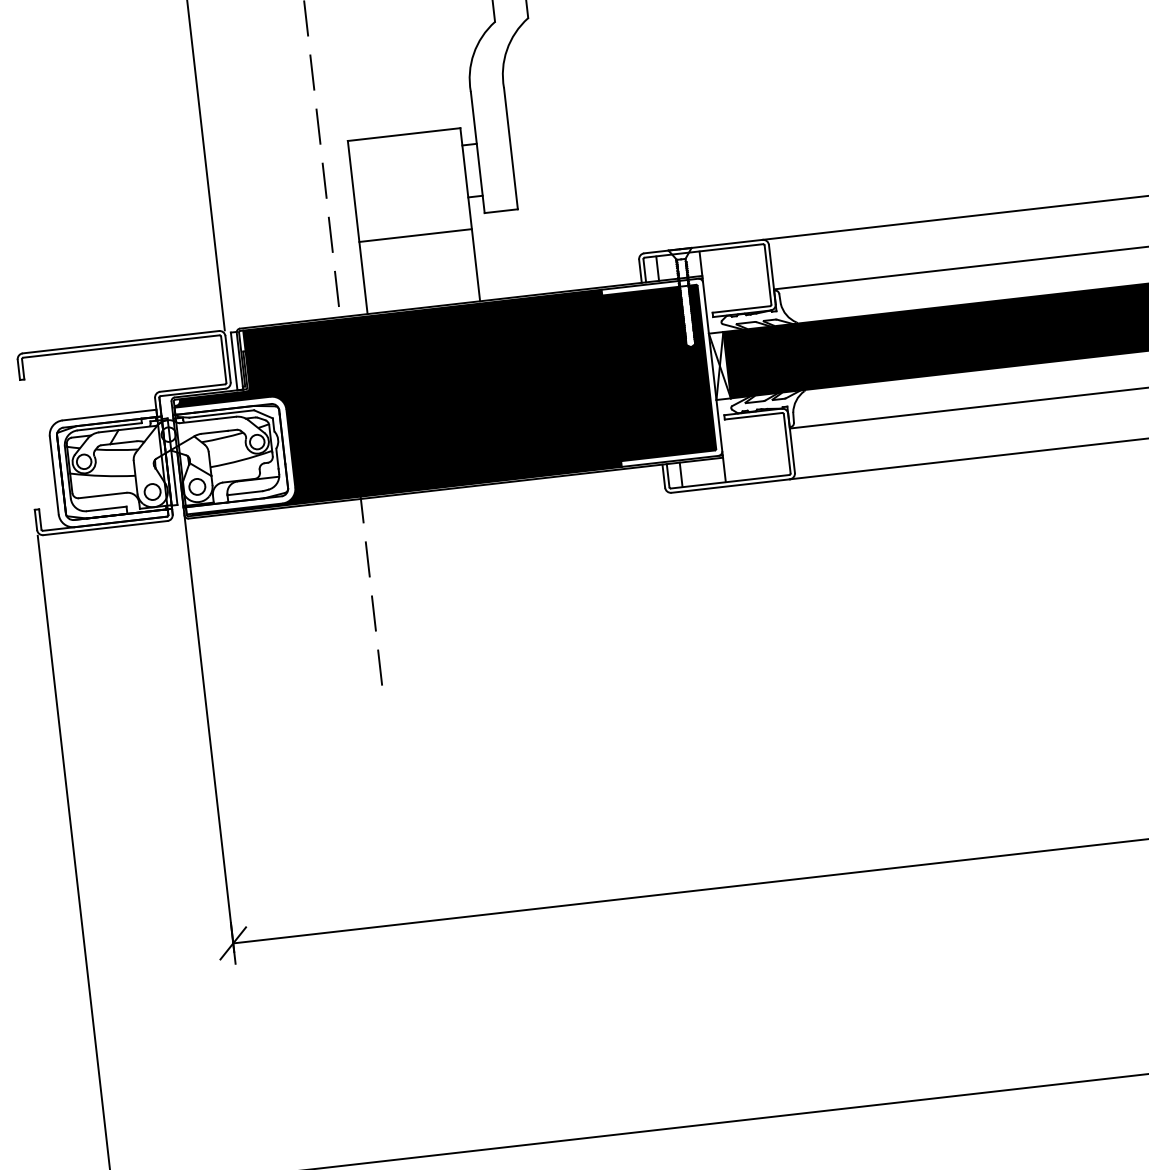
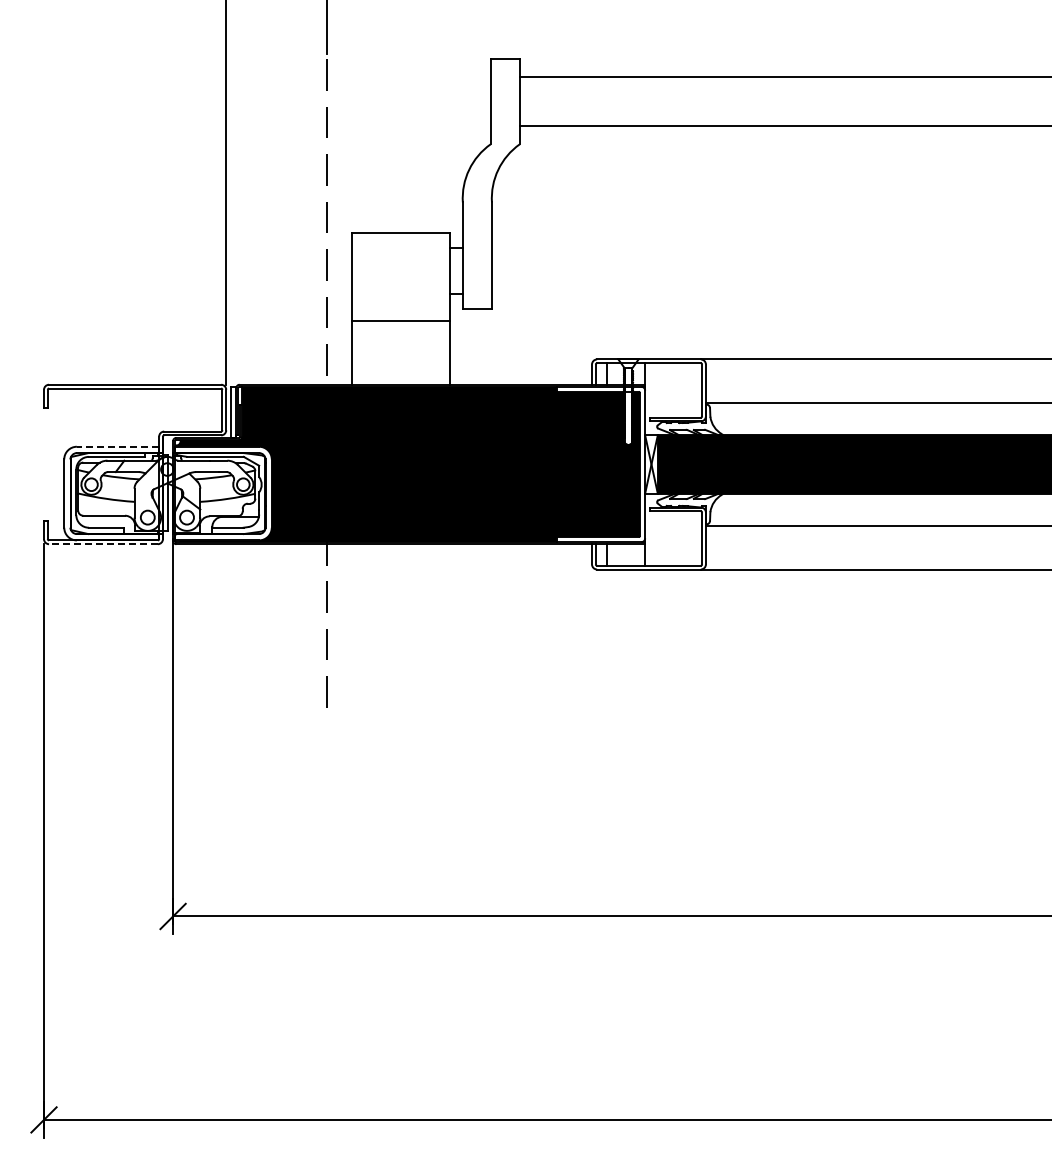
line: (108, 414) -> (117, 446), solid -> dashed
line: (104, 528) -> (102, 544), solid -> dashed

